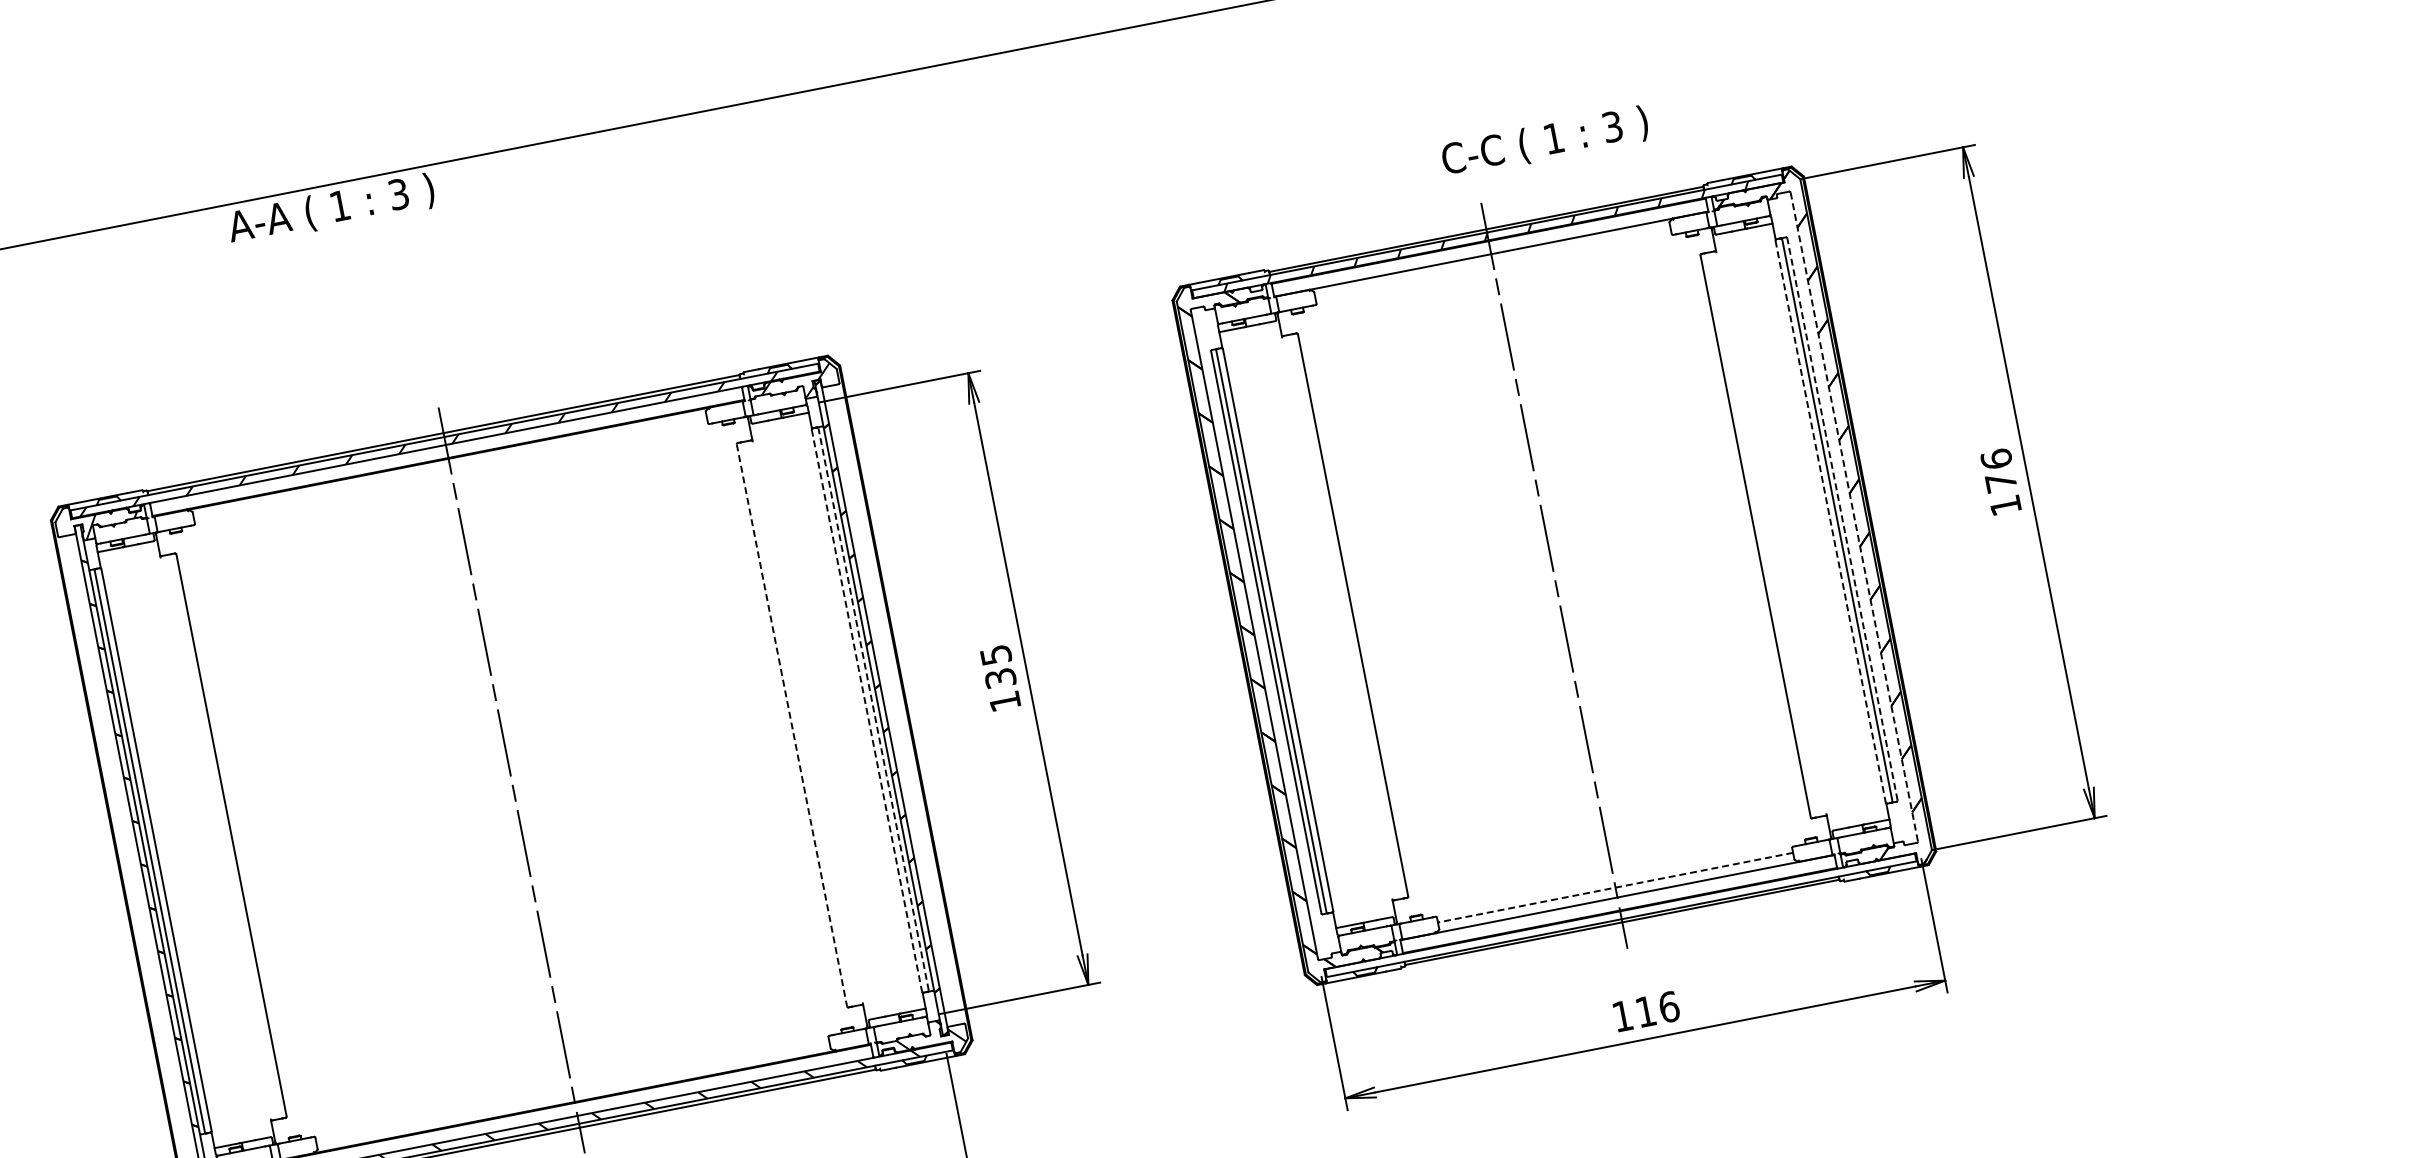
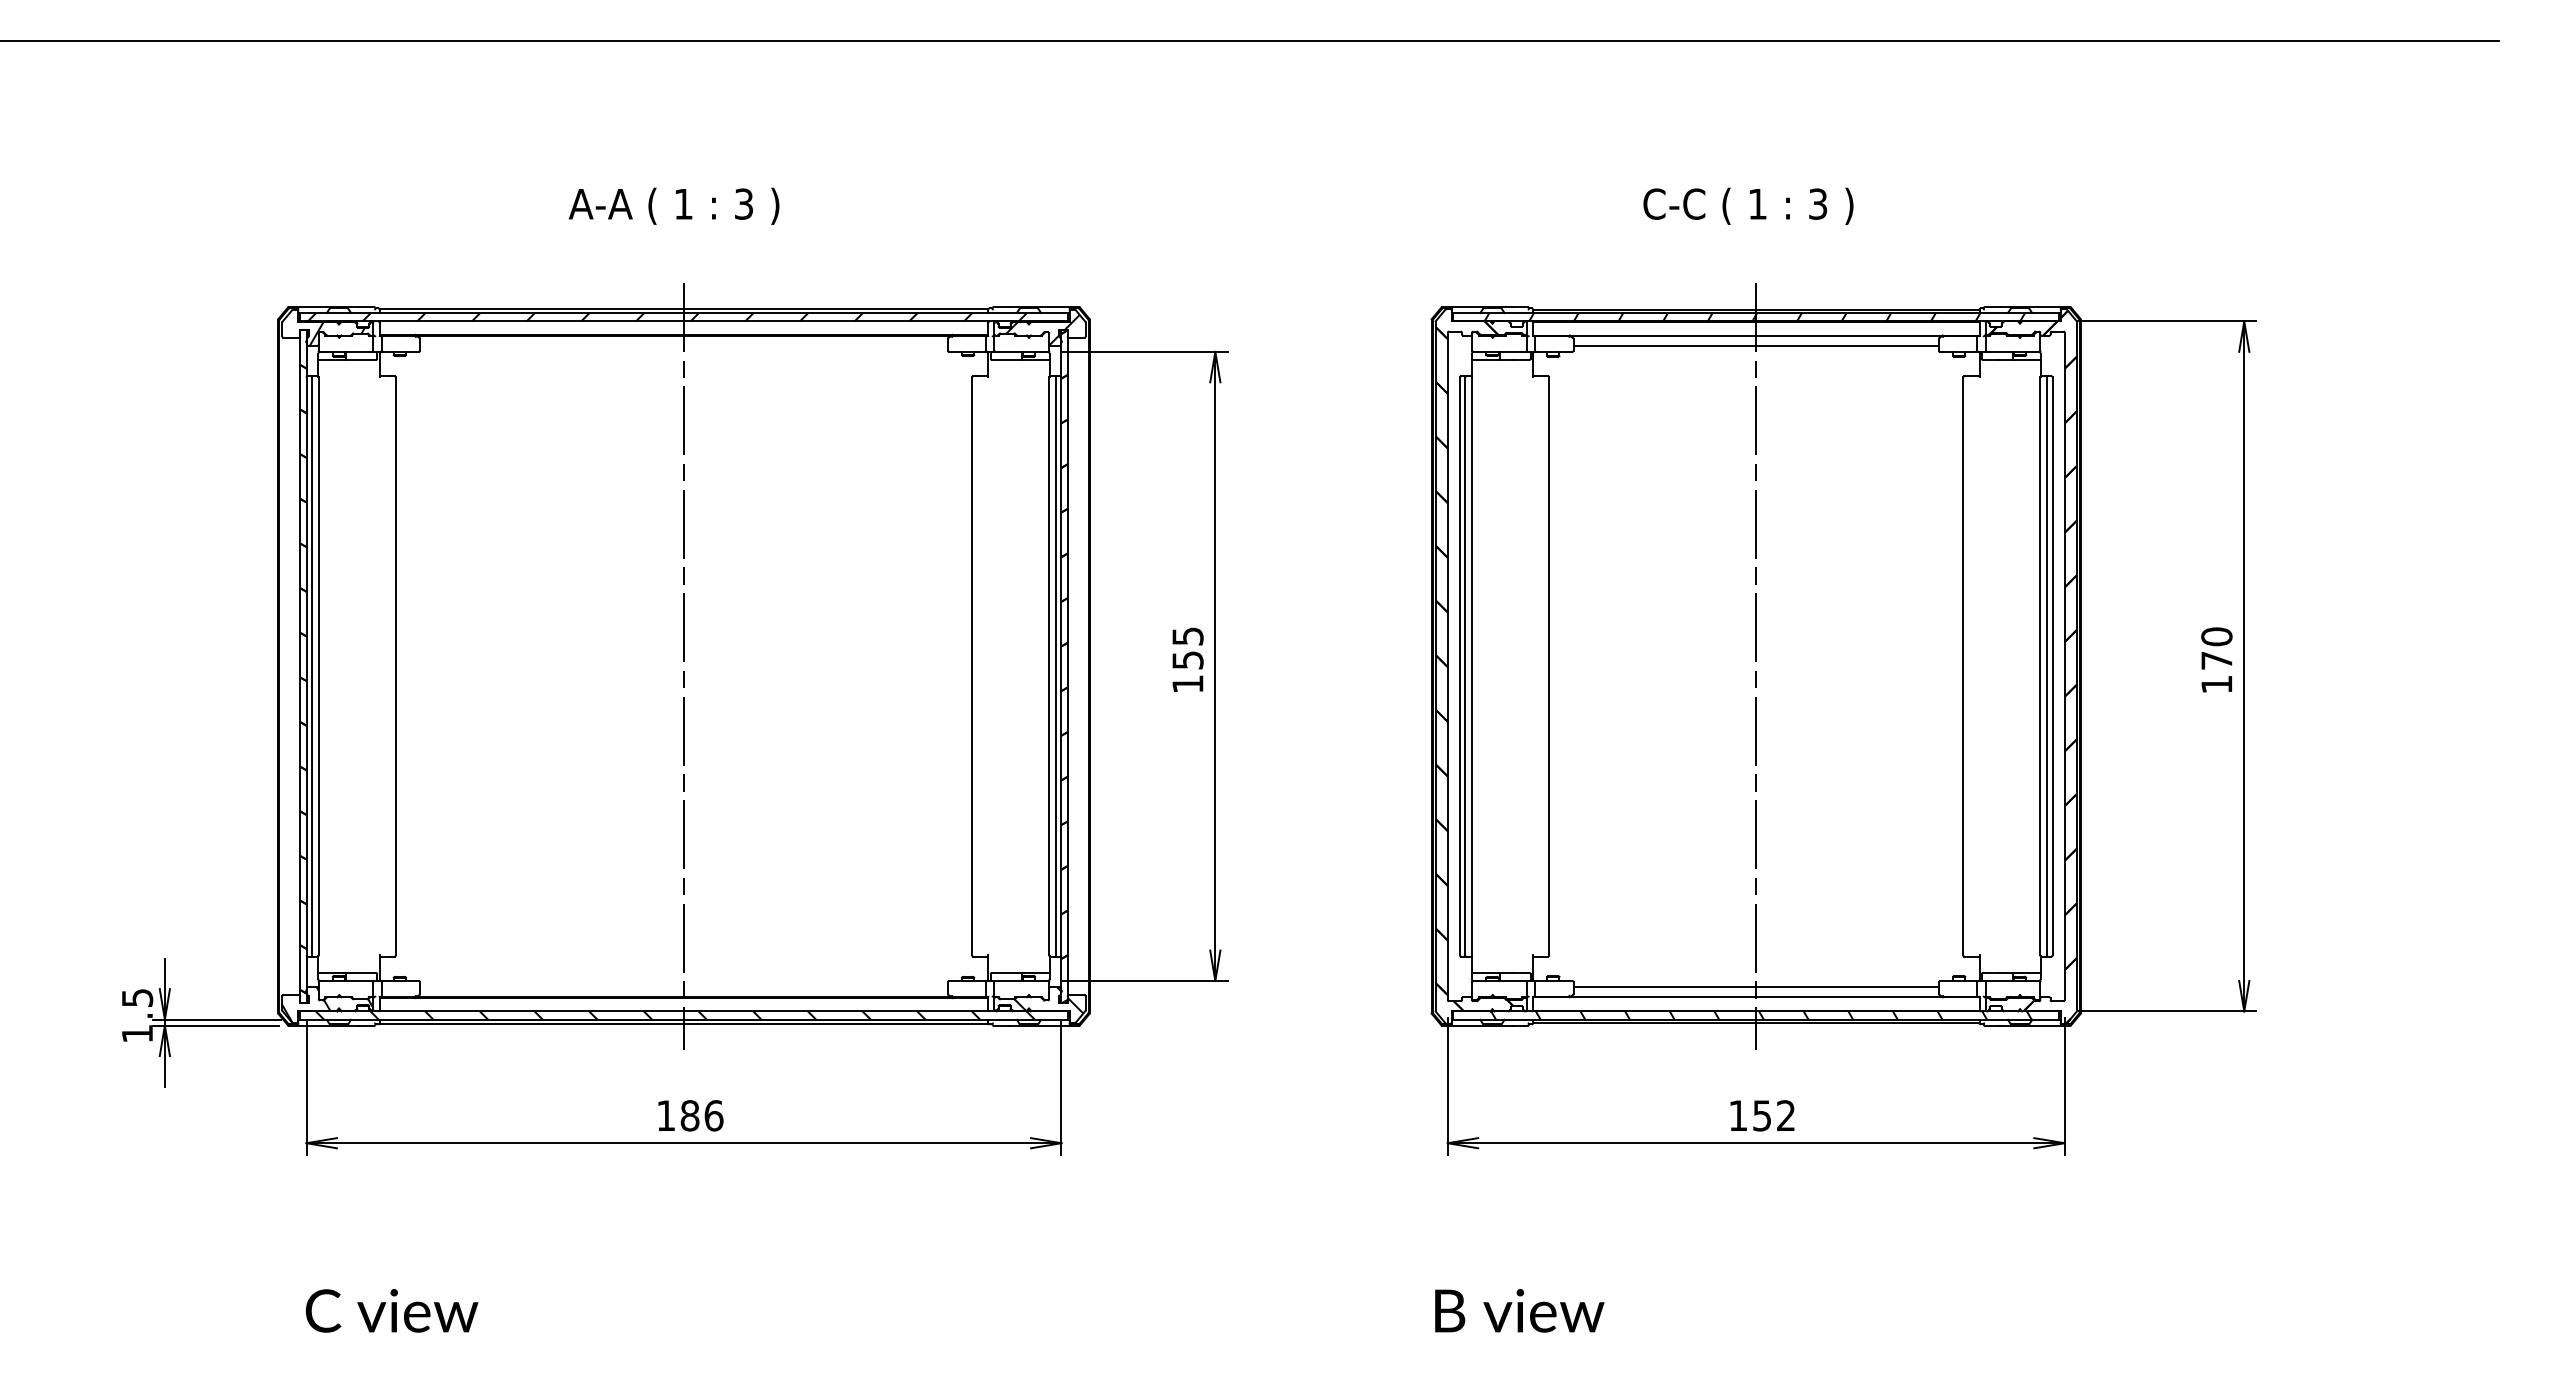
text: (1545, 141) -> (1748, 205), moved
text: (330, 209) -> (673, 205), moved
line: (1492, 263) -> (1755, 345), added
text: (1996, 458) -> (2216, 636), 176 -> 170
line: (1854, 517) -> (2064, 666), dashed -> solid
line: (1842, 519) -> (2052, 666), dashed -> solid
line: (1830, 521) -> (2040, 666), dashed -> solid
text: (1000, 677) -> (1187, 659), 135 -> 155
line: (873, 709) -> (1056, 666), dashed -> solid
line: (867, 710) -> (1049, 666), dashed -> solid
line: (792, 725) -> (972, 666), dashed -> solid
line: (1615, 888) -> (1756, 987), dashed -> solid
hatch: (1626, 914) -> (1761, 1015), added
text: (1657, 1009) -> (1774, 1115), 116 -> 152

